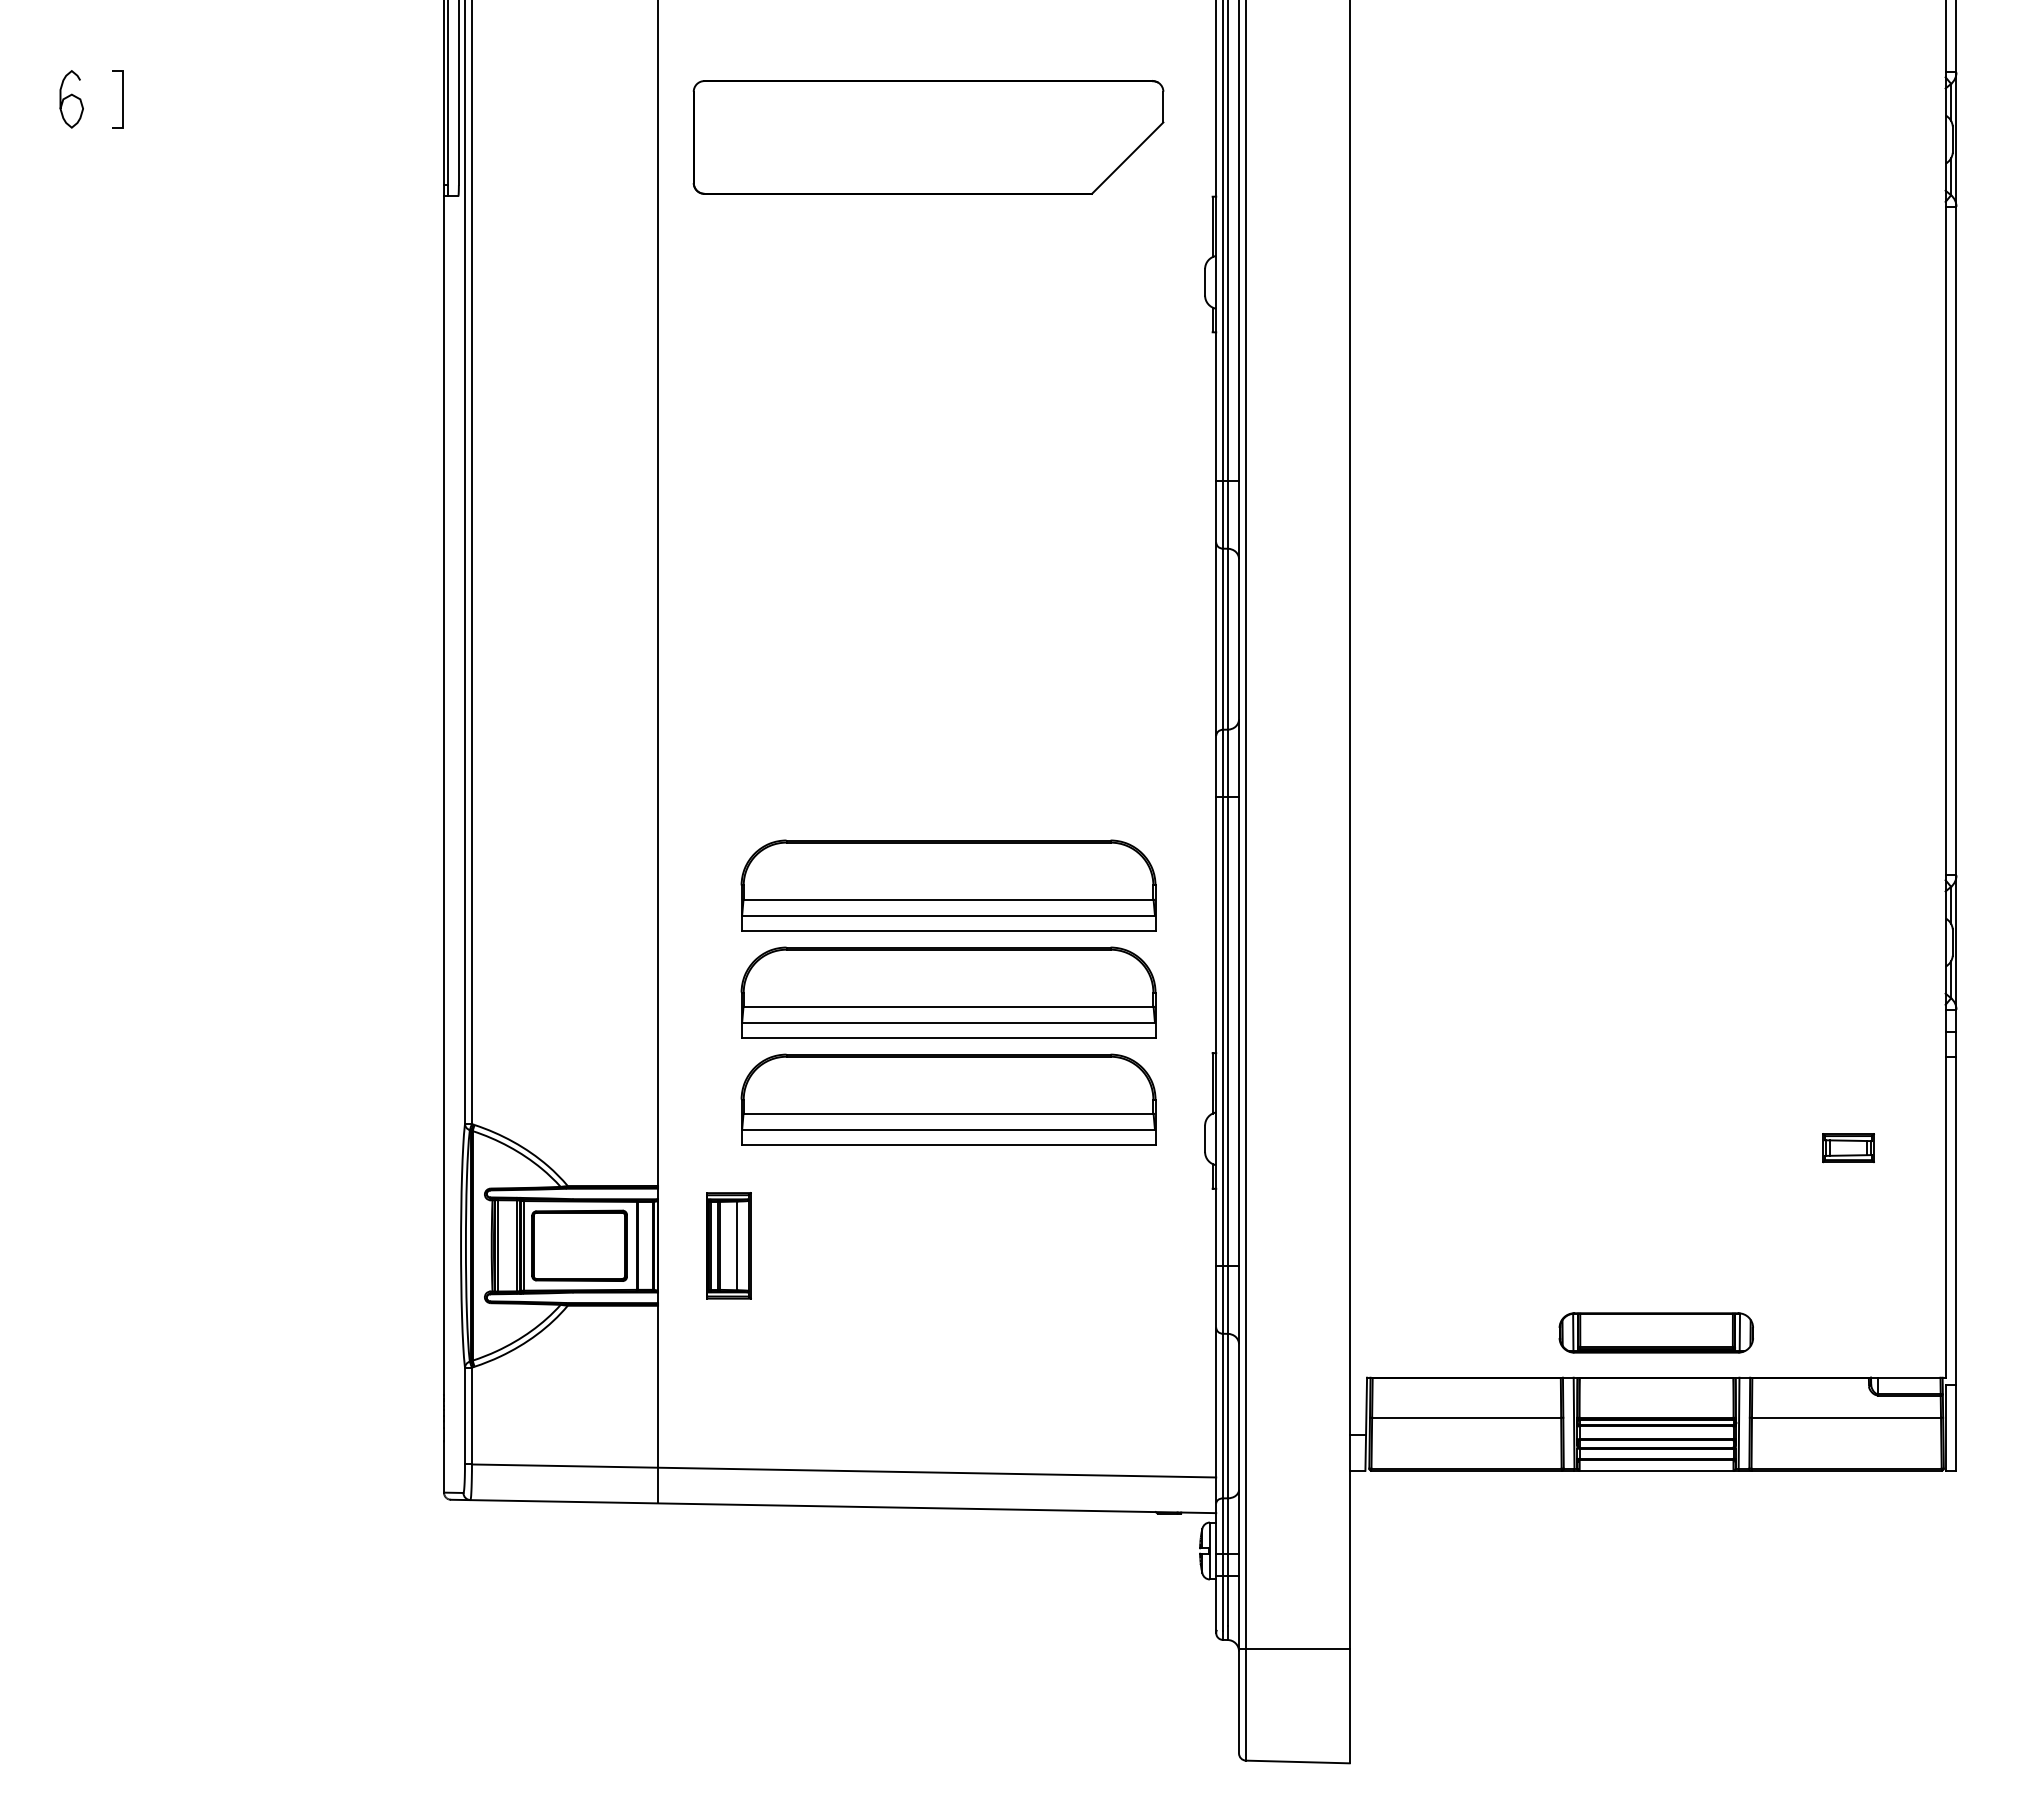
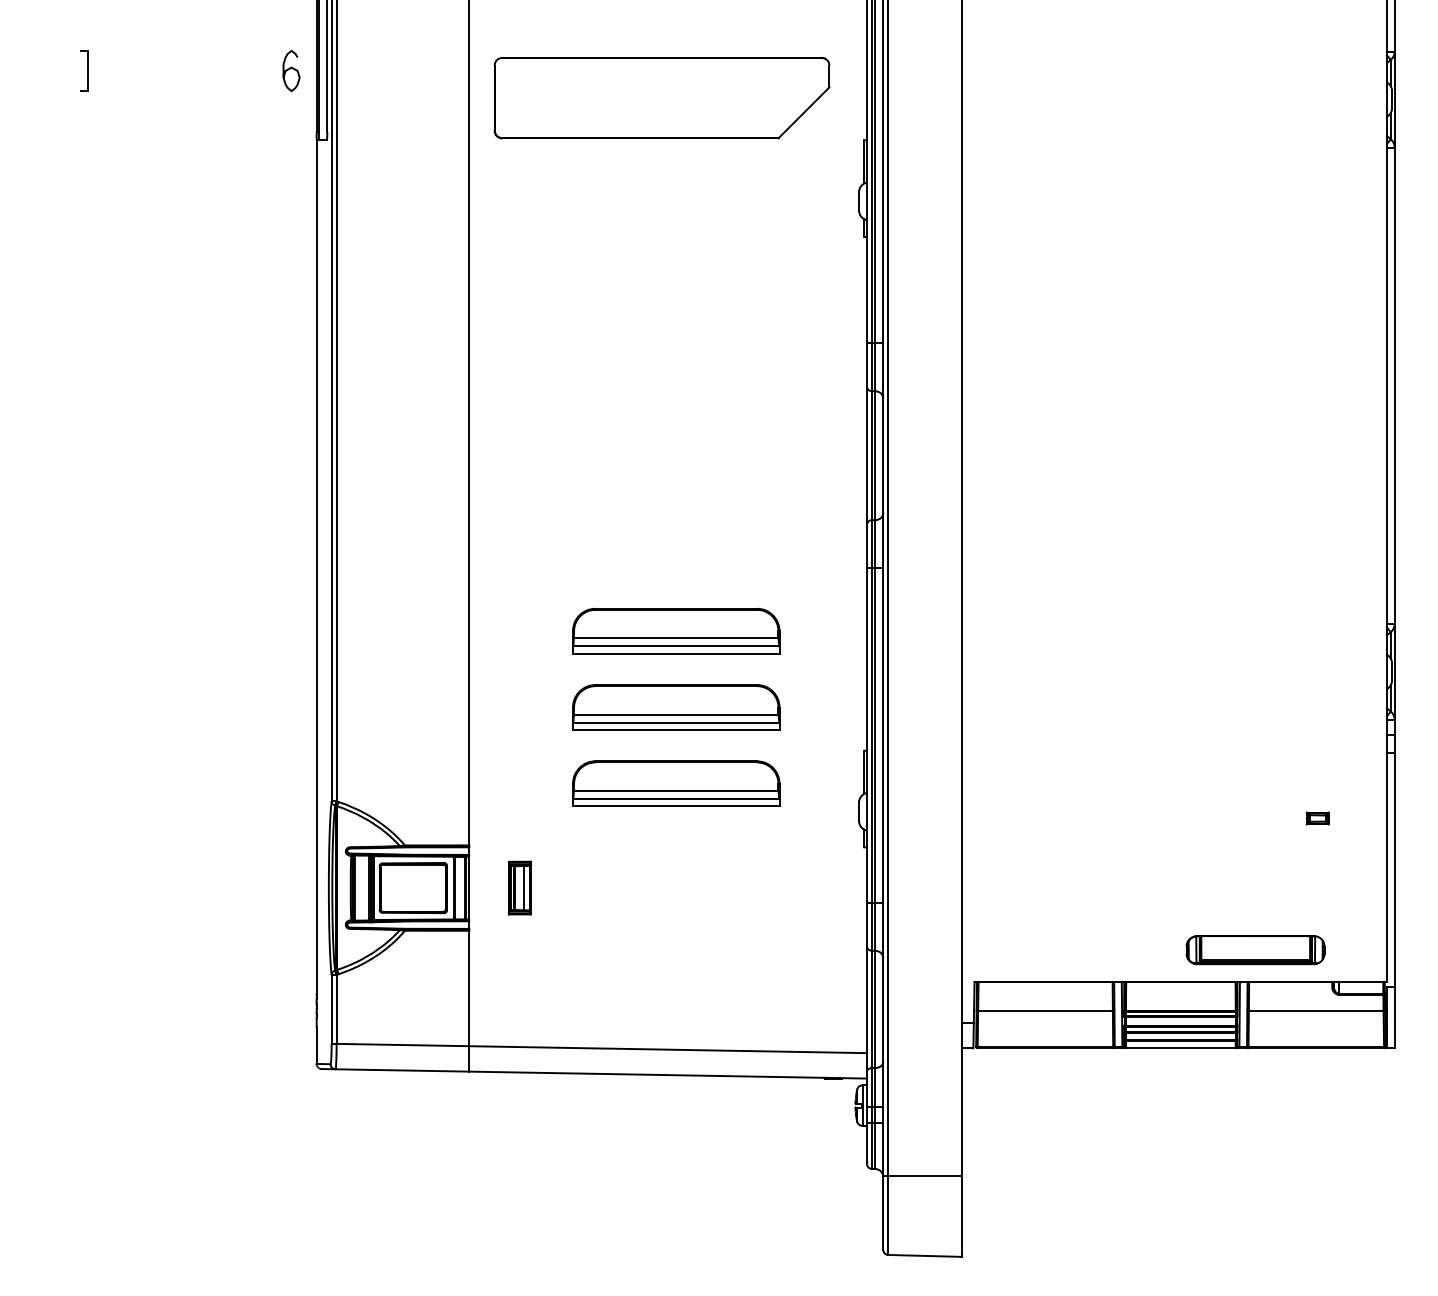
curve: (70, 96) -> (290, 68), moved
part: (948, 885) -> (676, 631), size x0.7
part: (948, 992) -> (676, 707), size x0.7
part: (948, 1099) -> (676, 783), size x0.7
part: (1848, 1148) -> (1317, 818), size x0.6
part: (728, 1245) -> (519, 887), size x0.7
part: (1655, 1332) -> (1254, 949), moved

